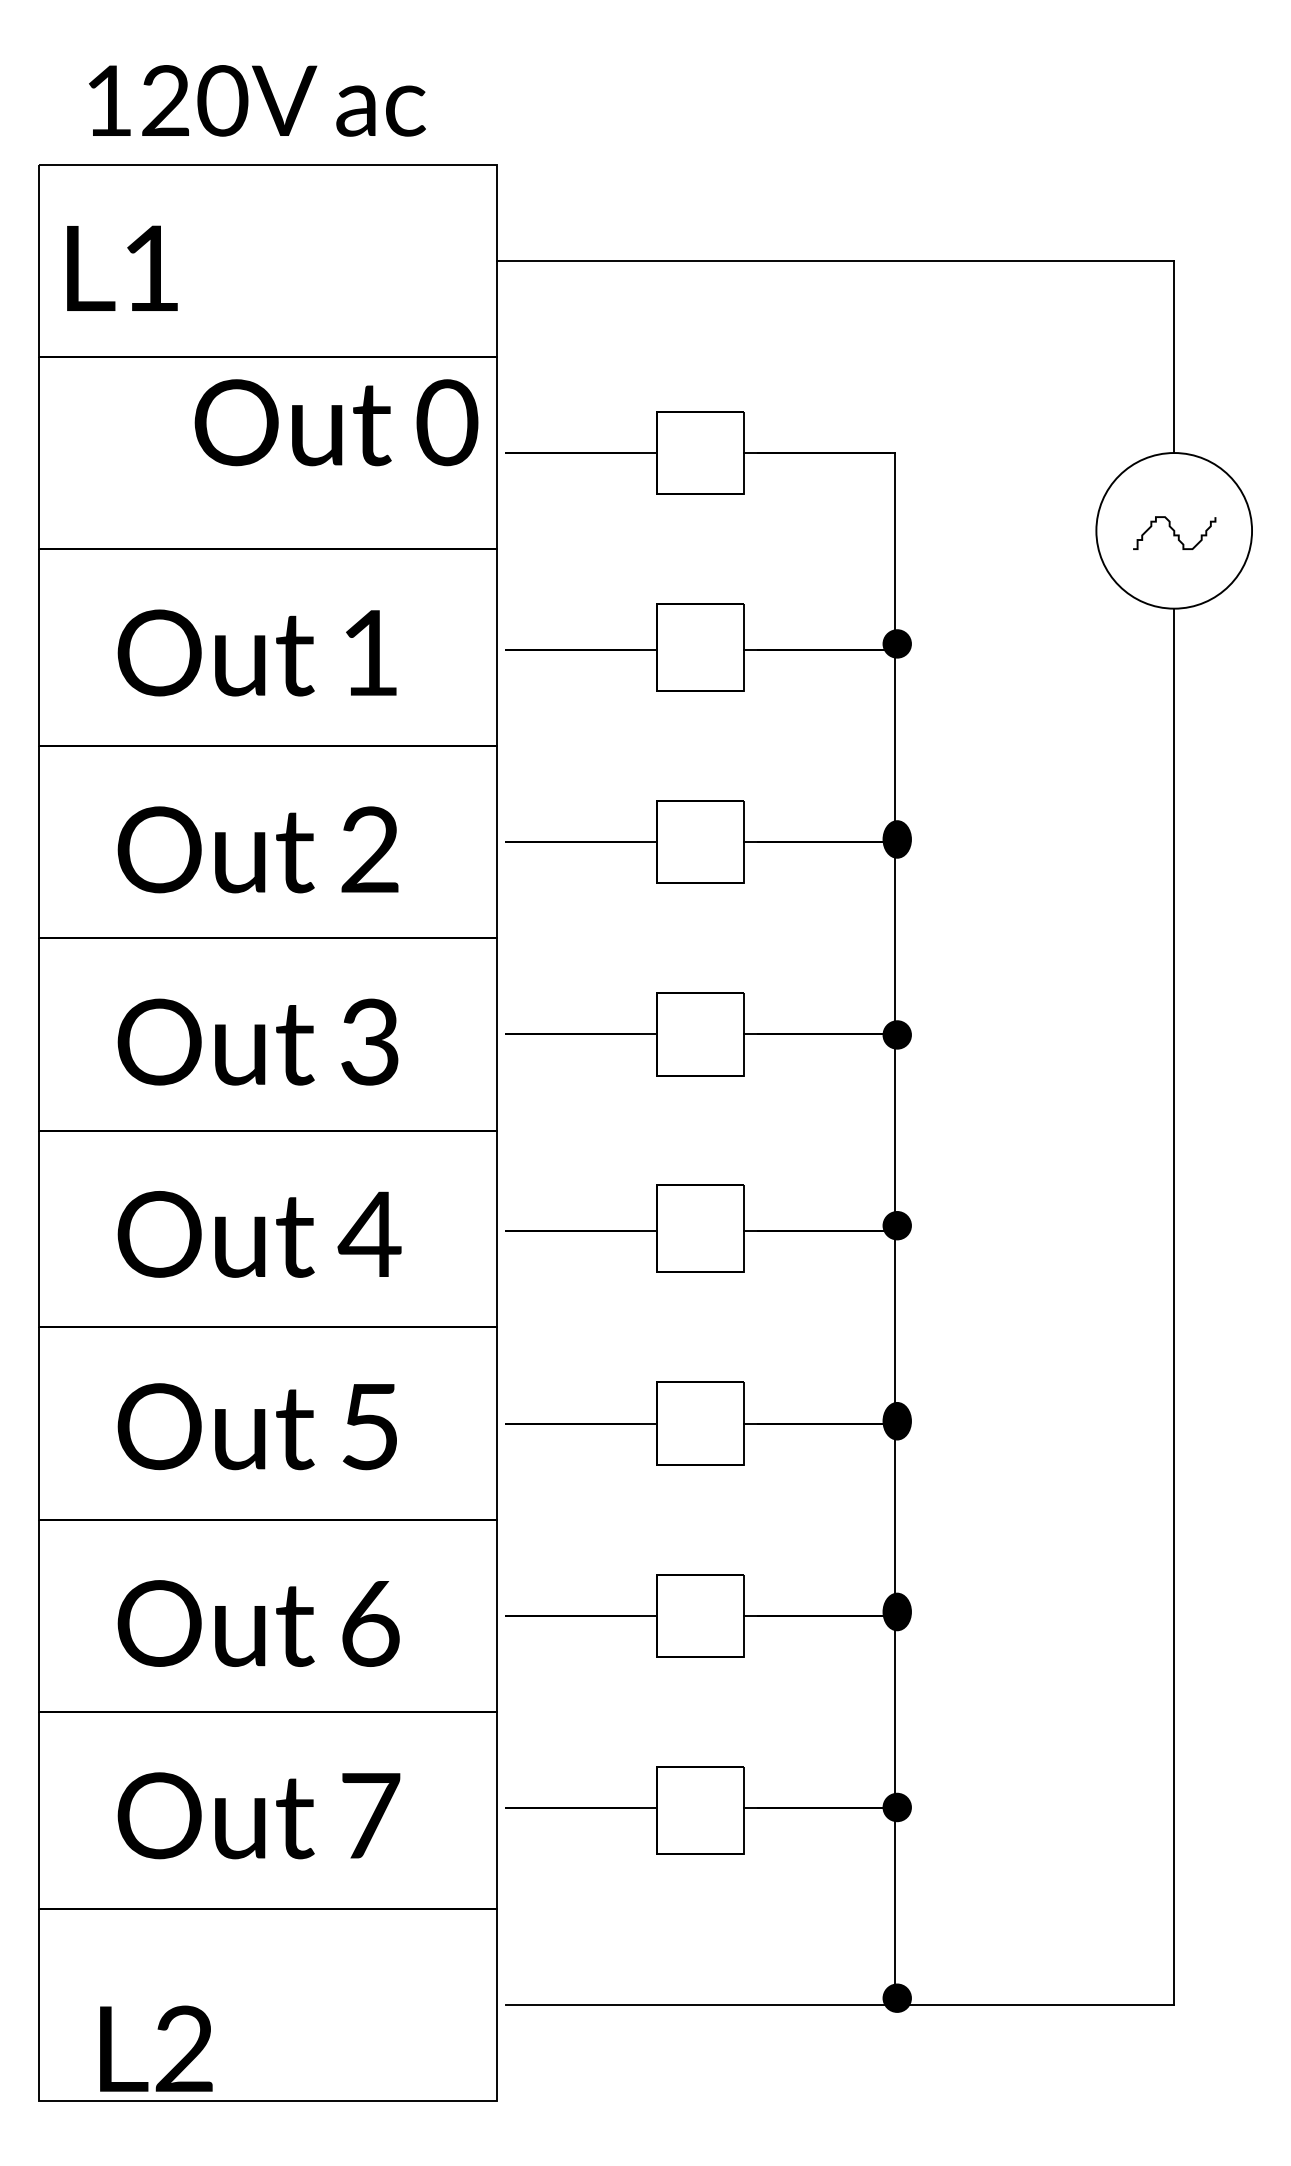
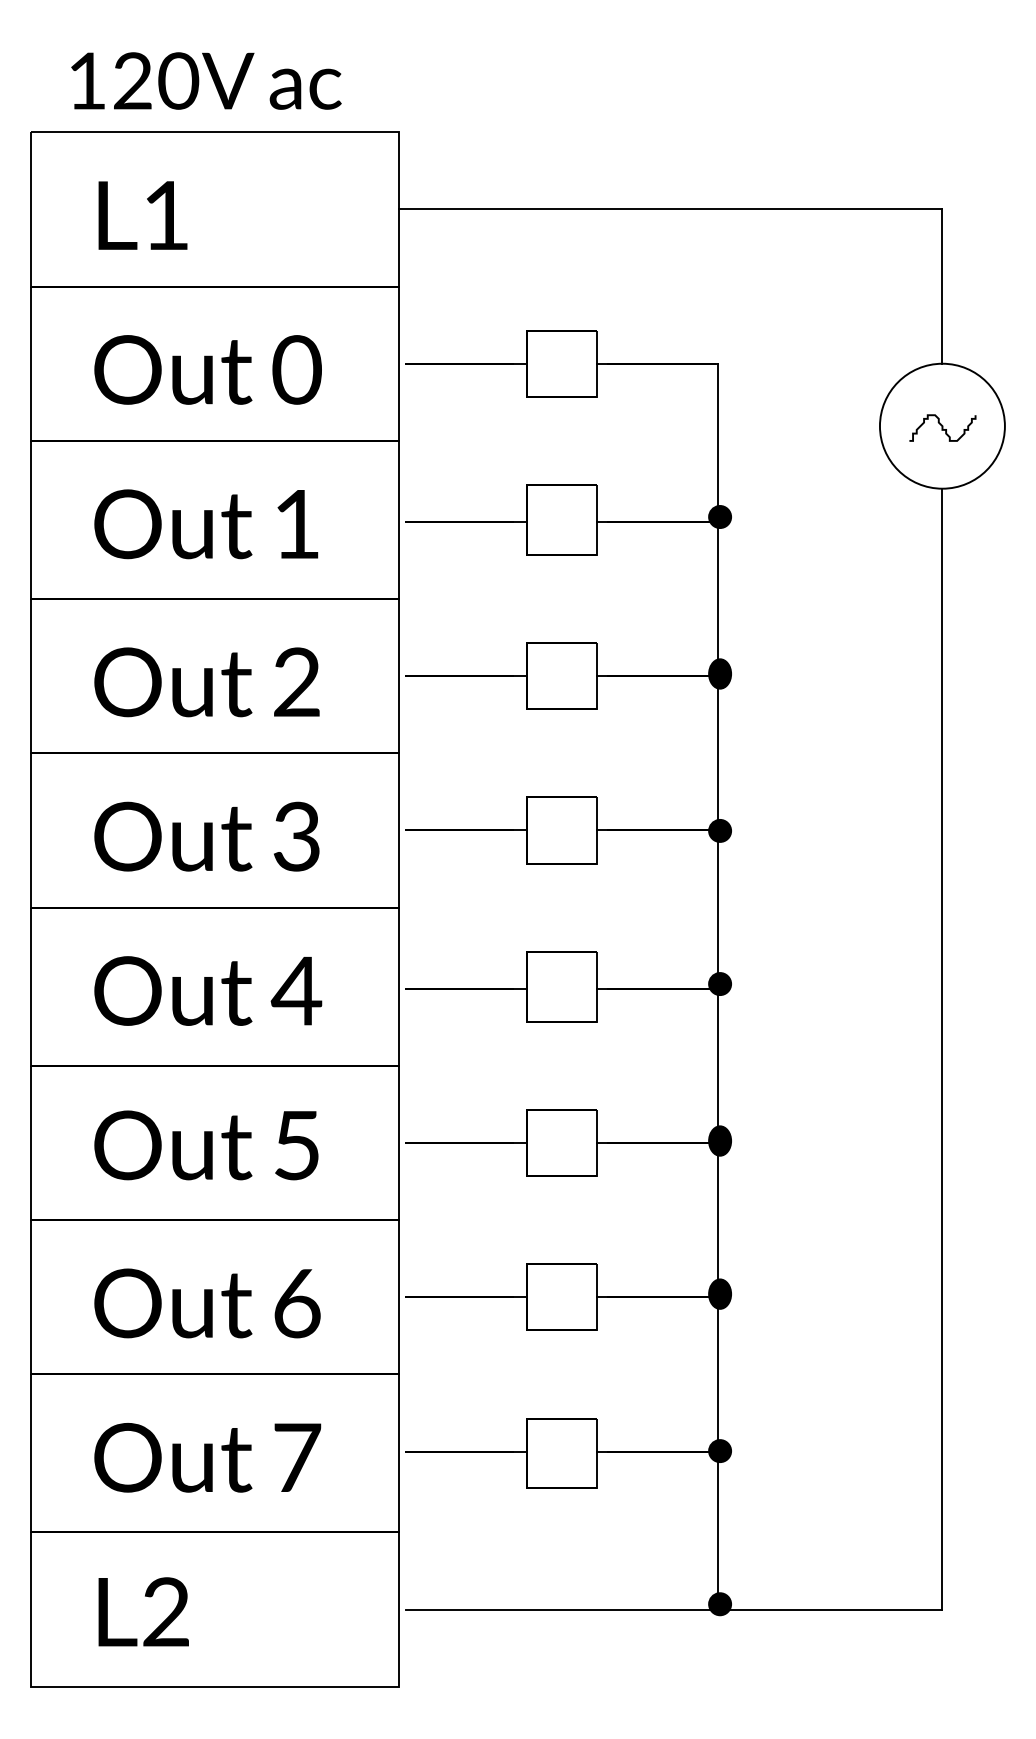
text: (122, 267) -> (143, 214), moved
text: (336, 422) -> (208, 369), moved
text: (156, 2048) -> (143, 1611), moved

